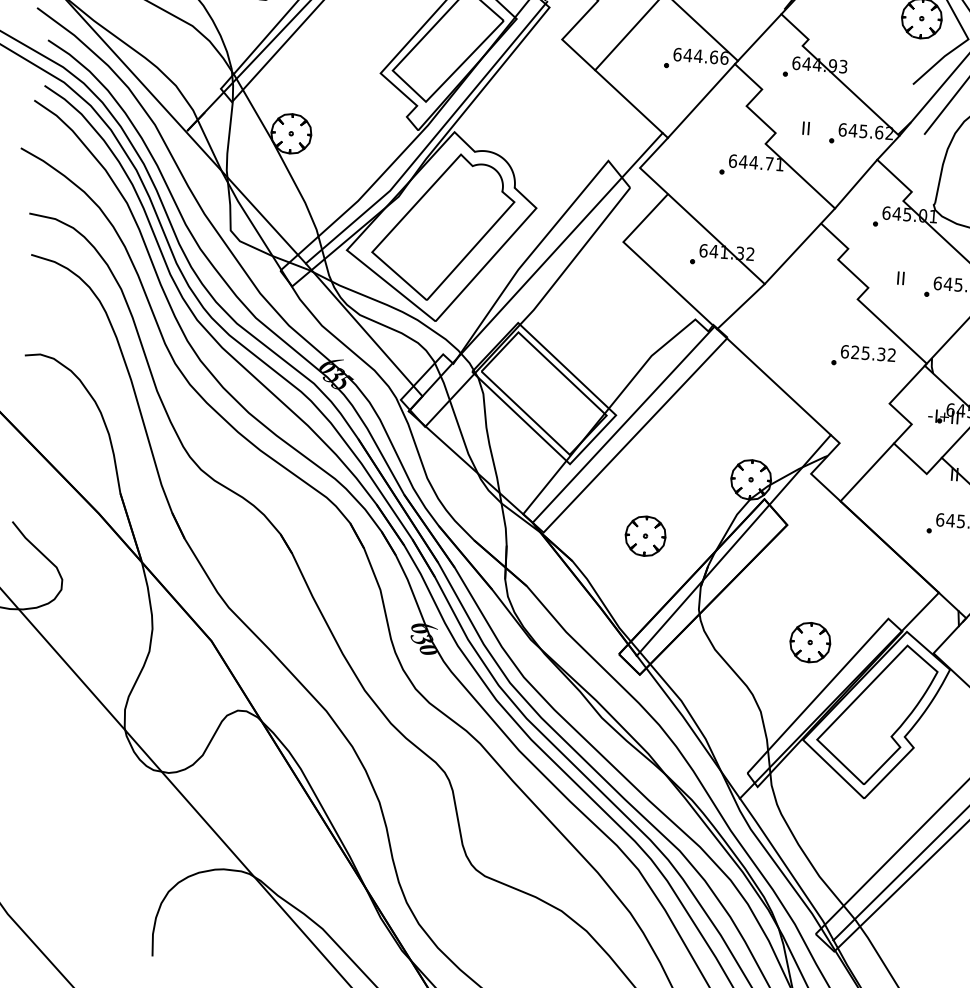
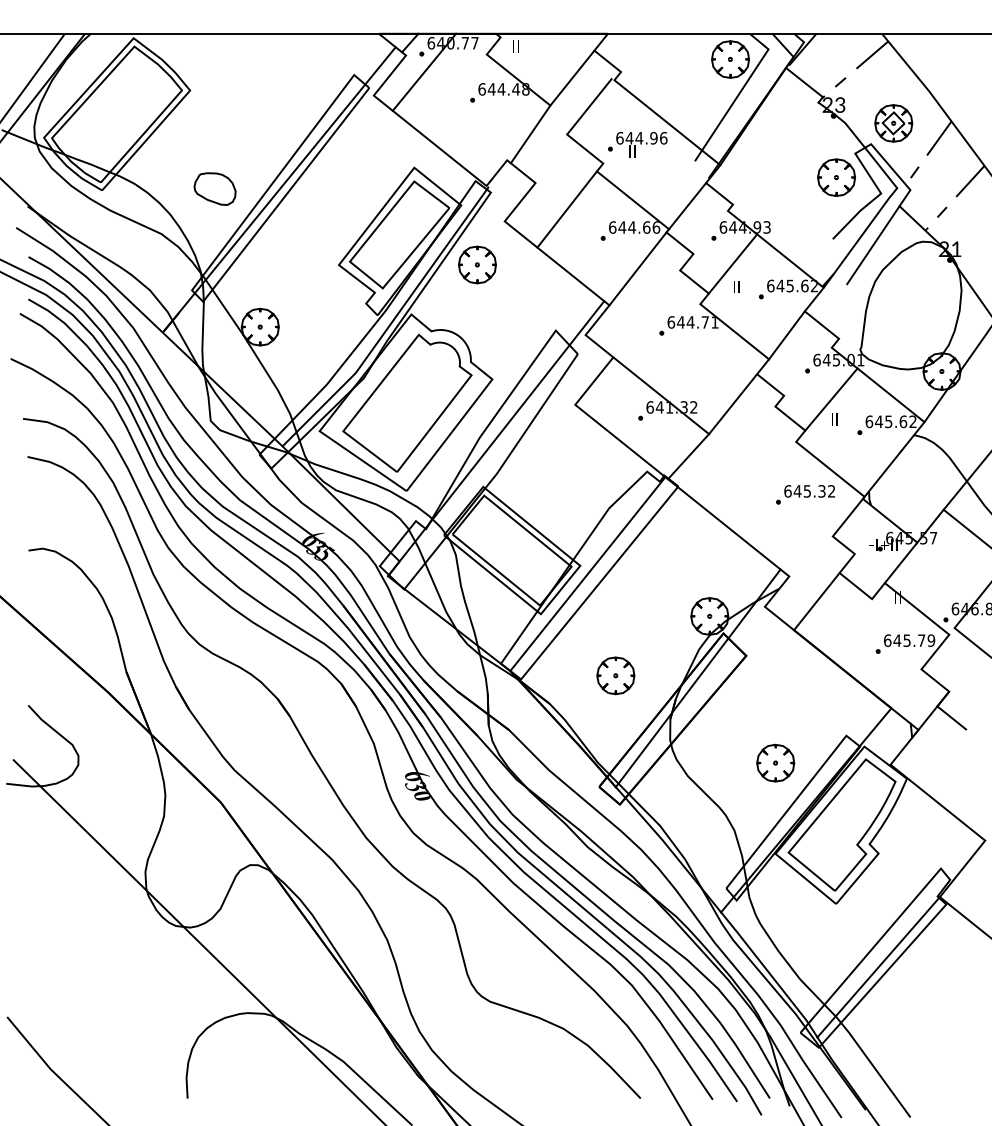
part: (529, 83) -> (477, 264), added
line: (803, 102) -> (732, 263), added
line: (898, 256) -> (831, 399), added
text: (855, 352) -> (797, 491), 625.32 -> 645.32

